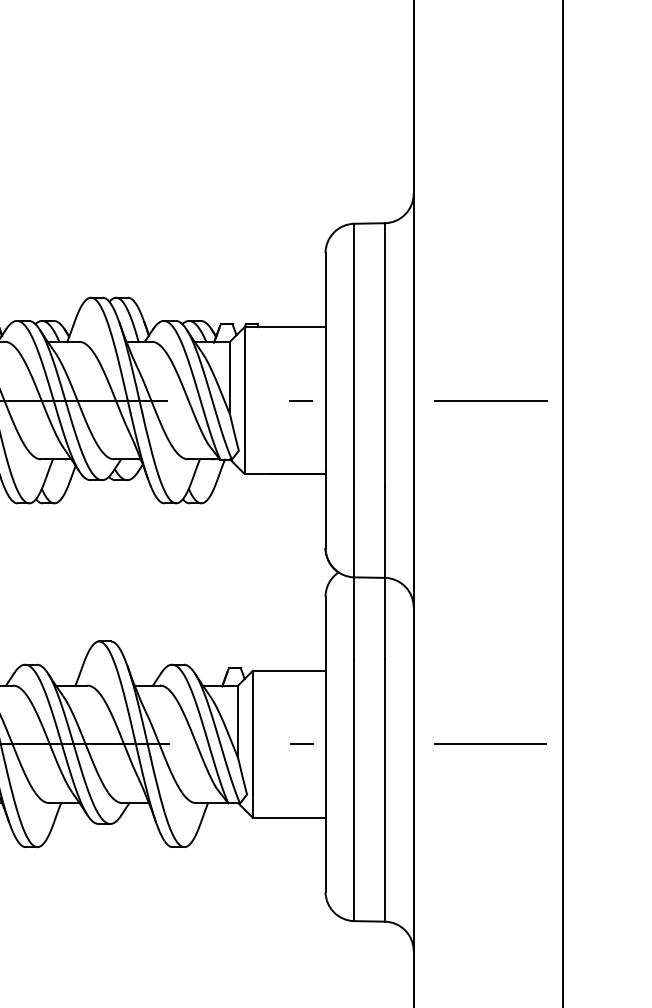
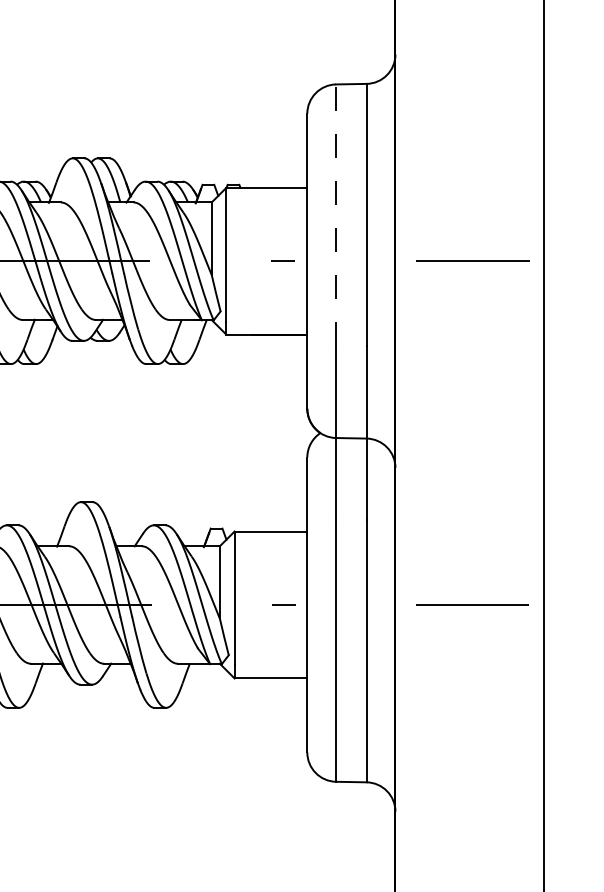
line: (354, 354) -> (336, 215), solid -> dashed

